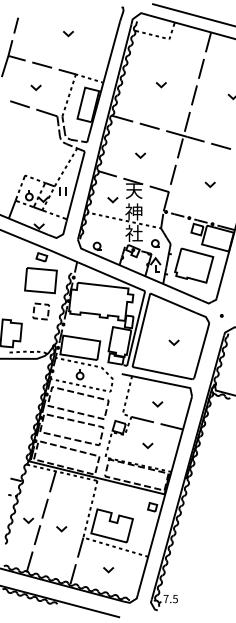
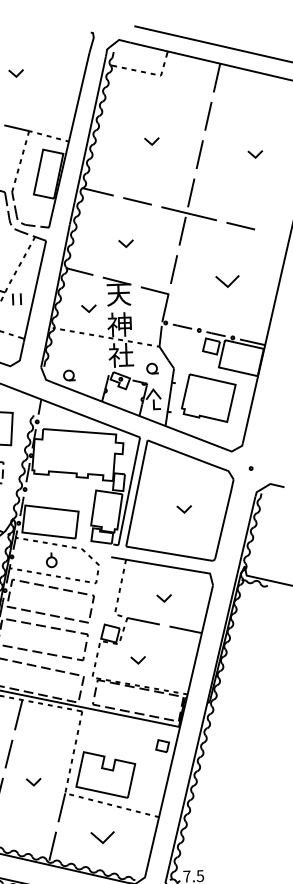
part: (209, 184) -> (226, 281), size x1.6
part: (147, 445) -> (137, 659), moved
part: (108, 570) -> (103, 838), size x1.6

